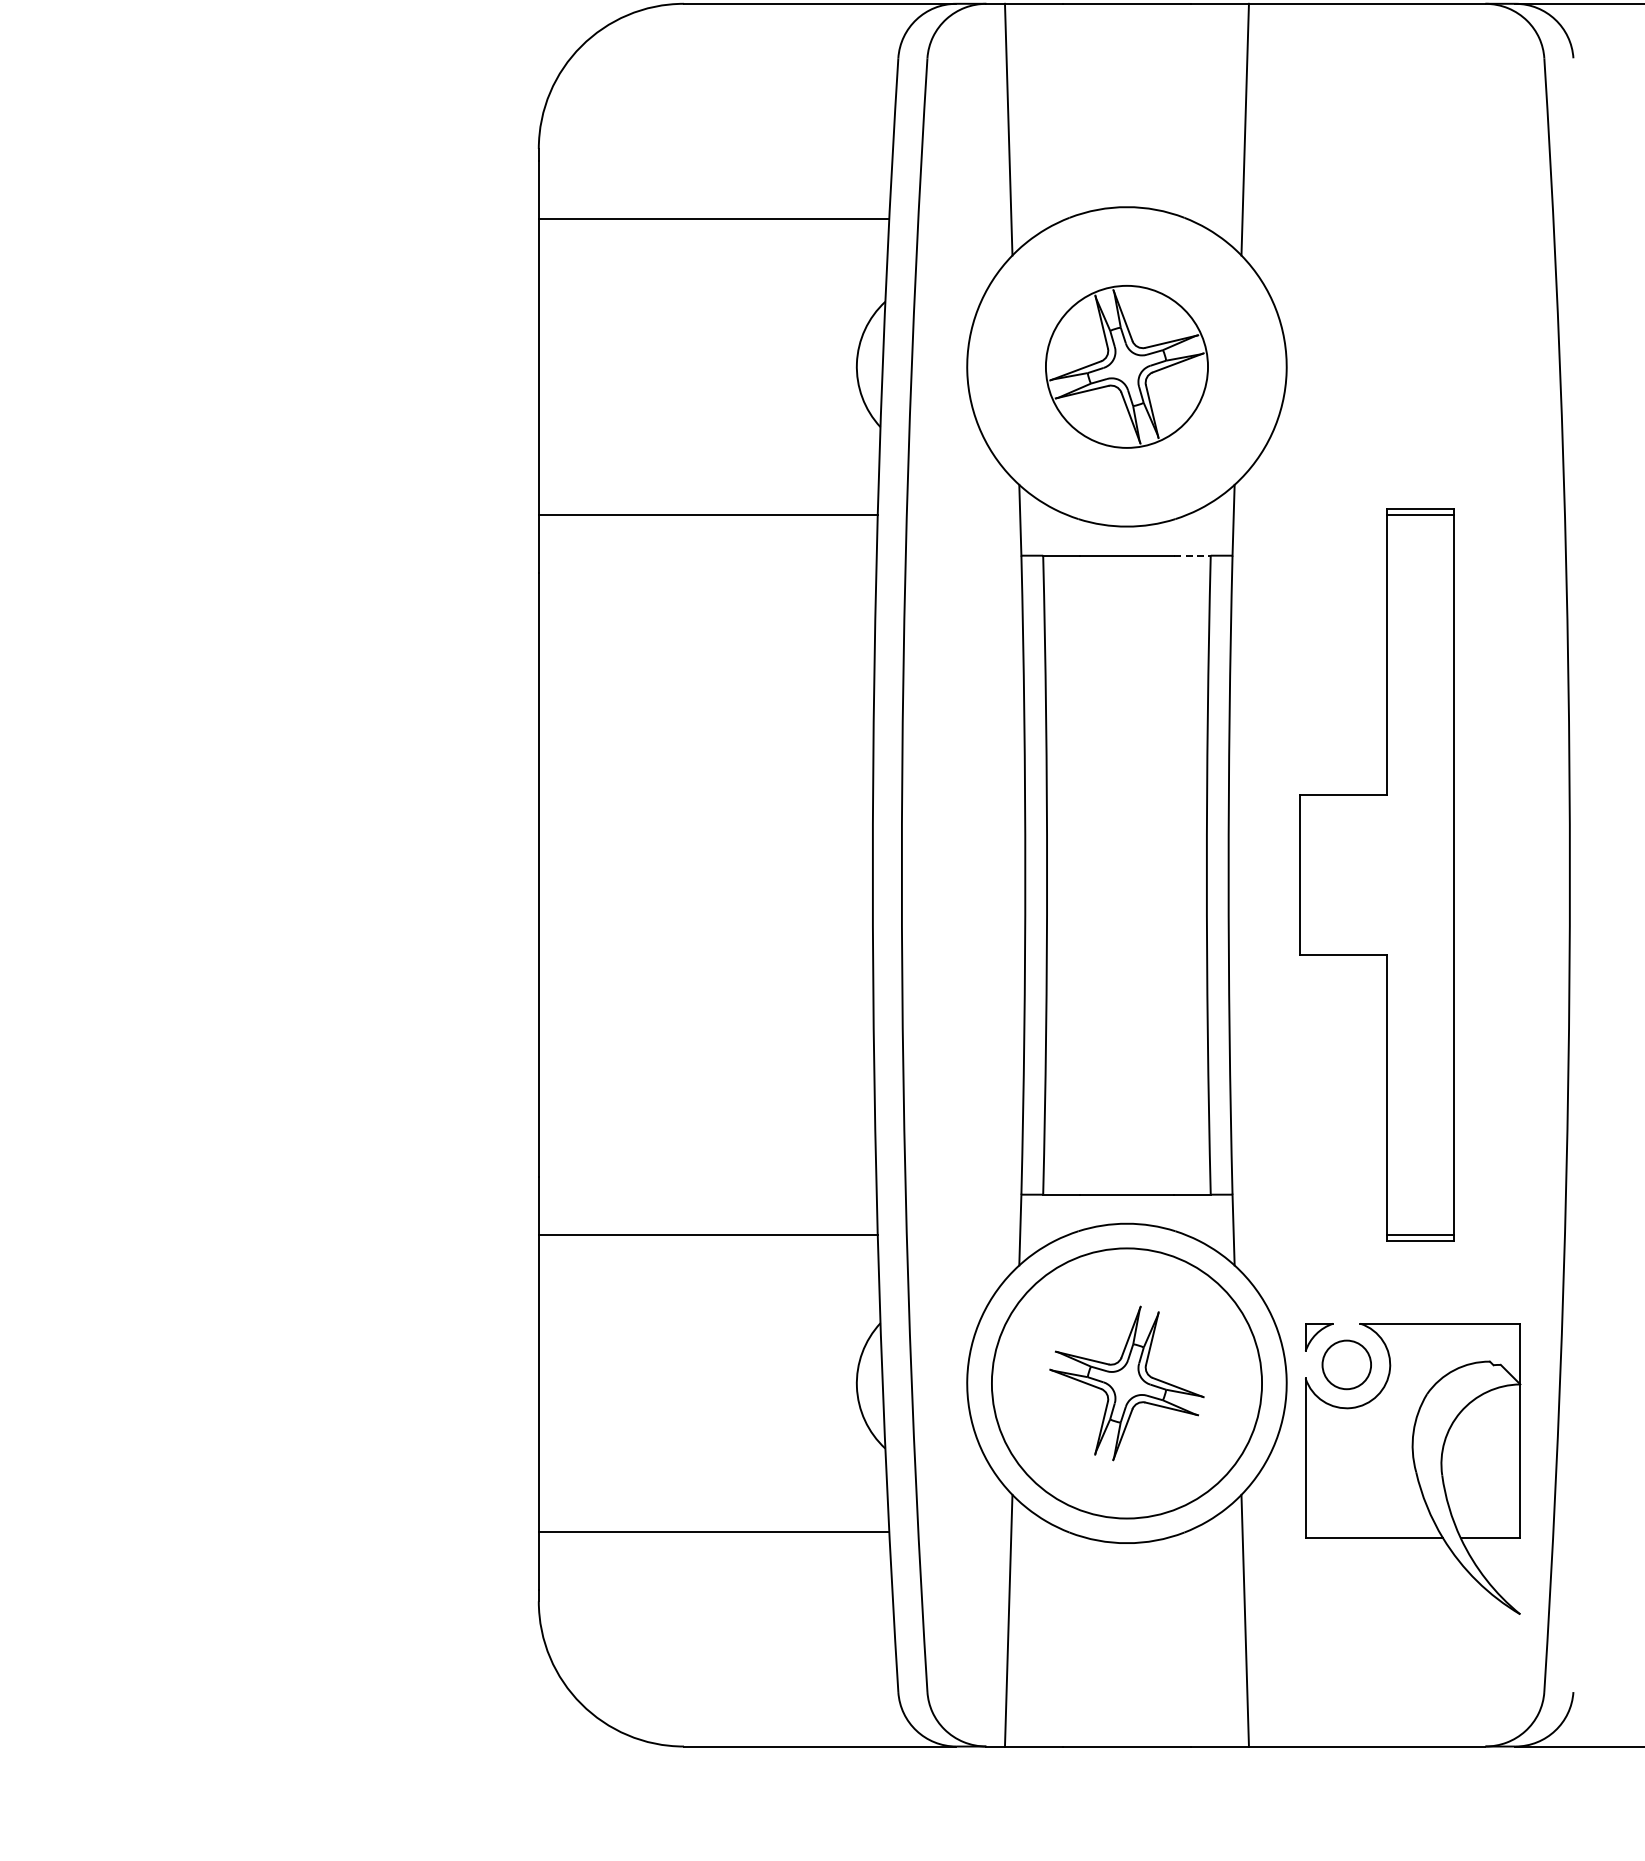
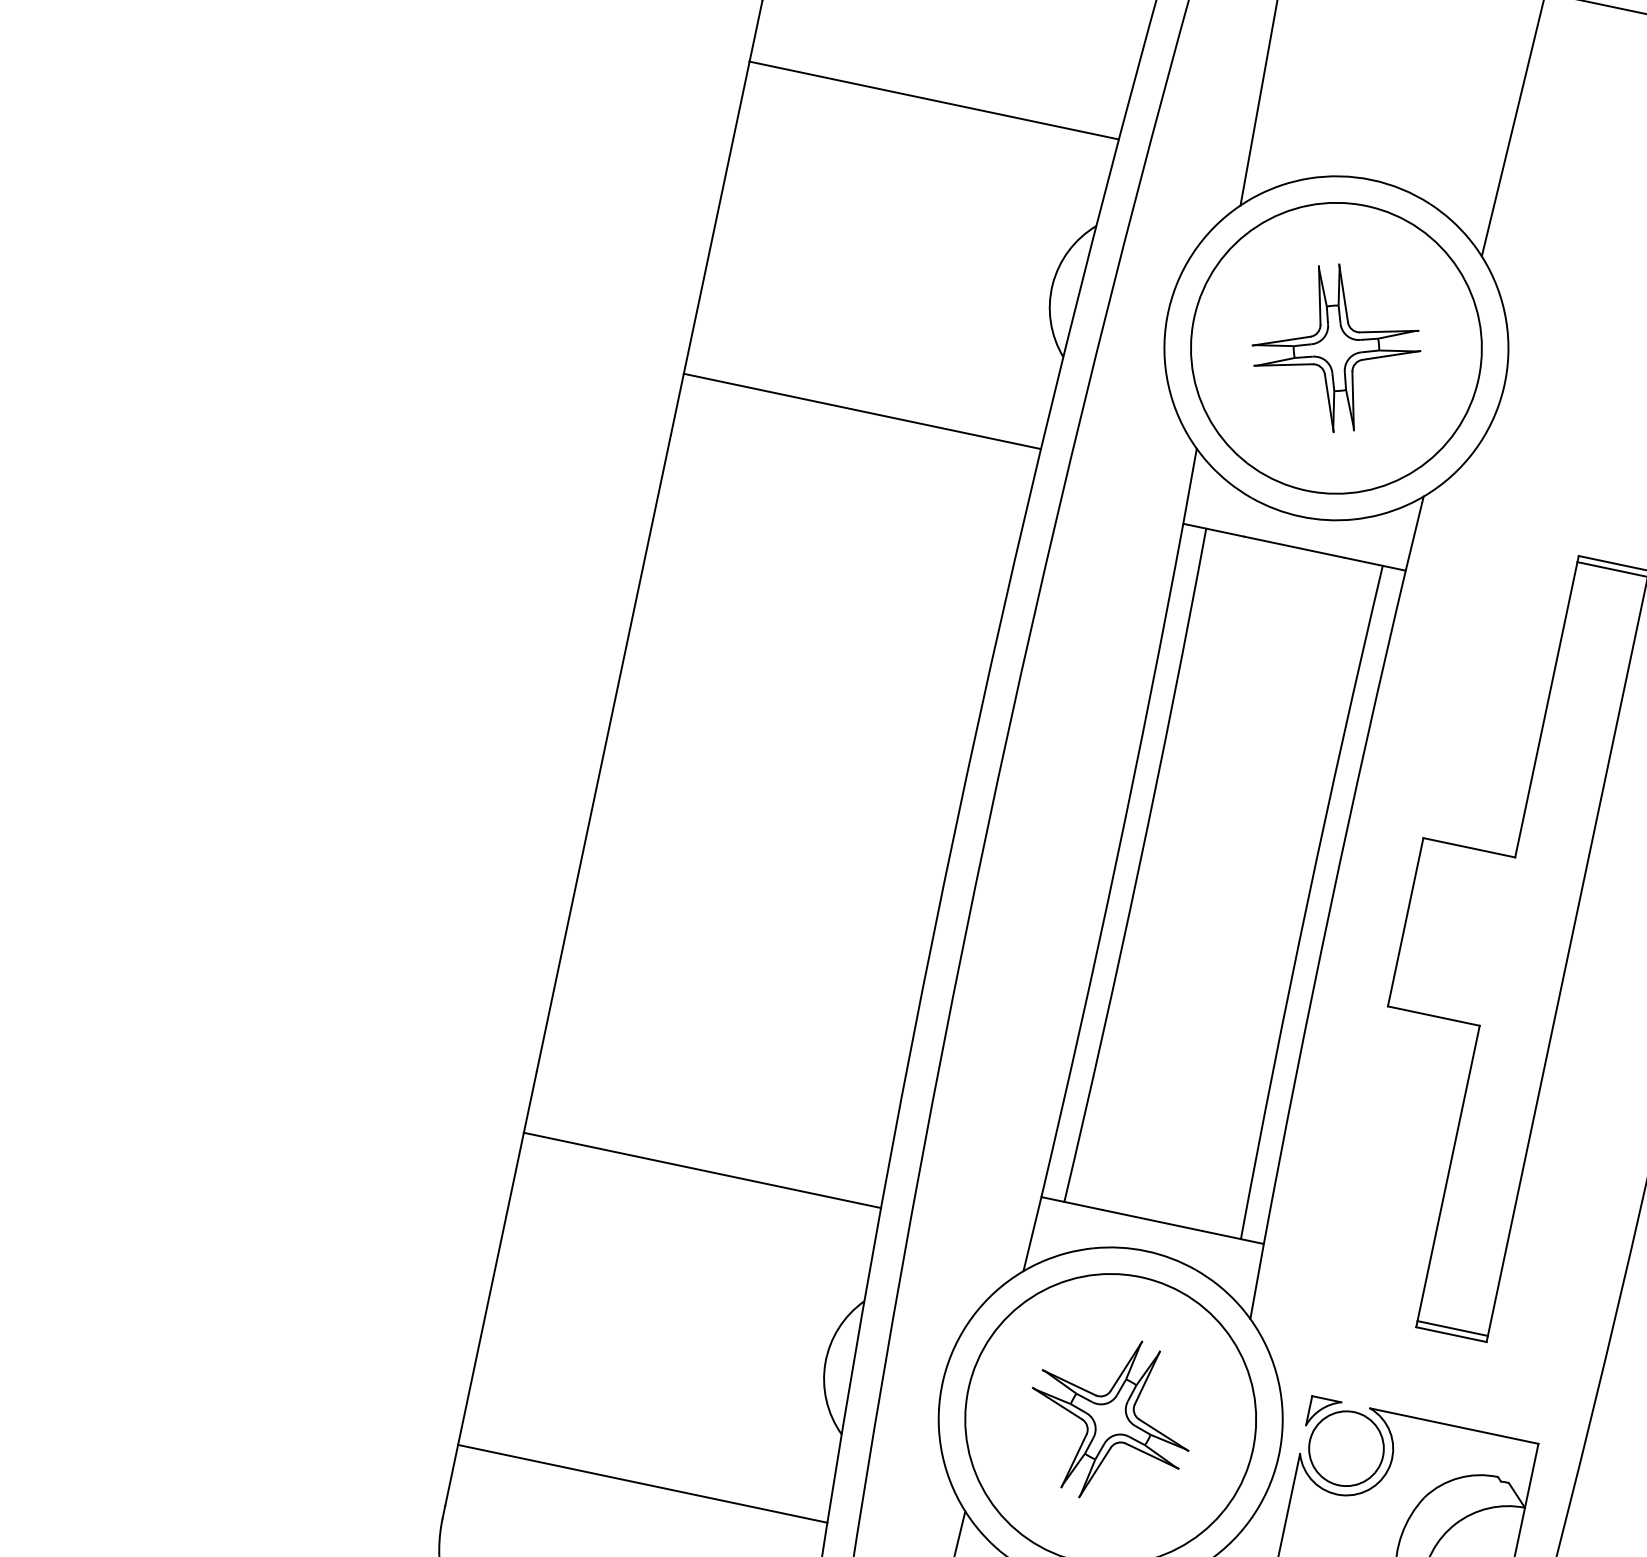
circle: (1126, 366) -> (1336, 347), size x1.67
line: (1193, 555) -> (1364, 561), dashed -> solid
circle: (1346, 1364) -> (1346, 1448), size x1.43

